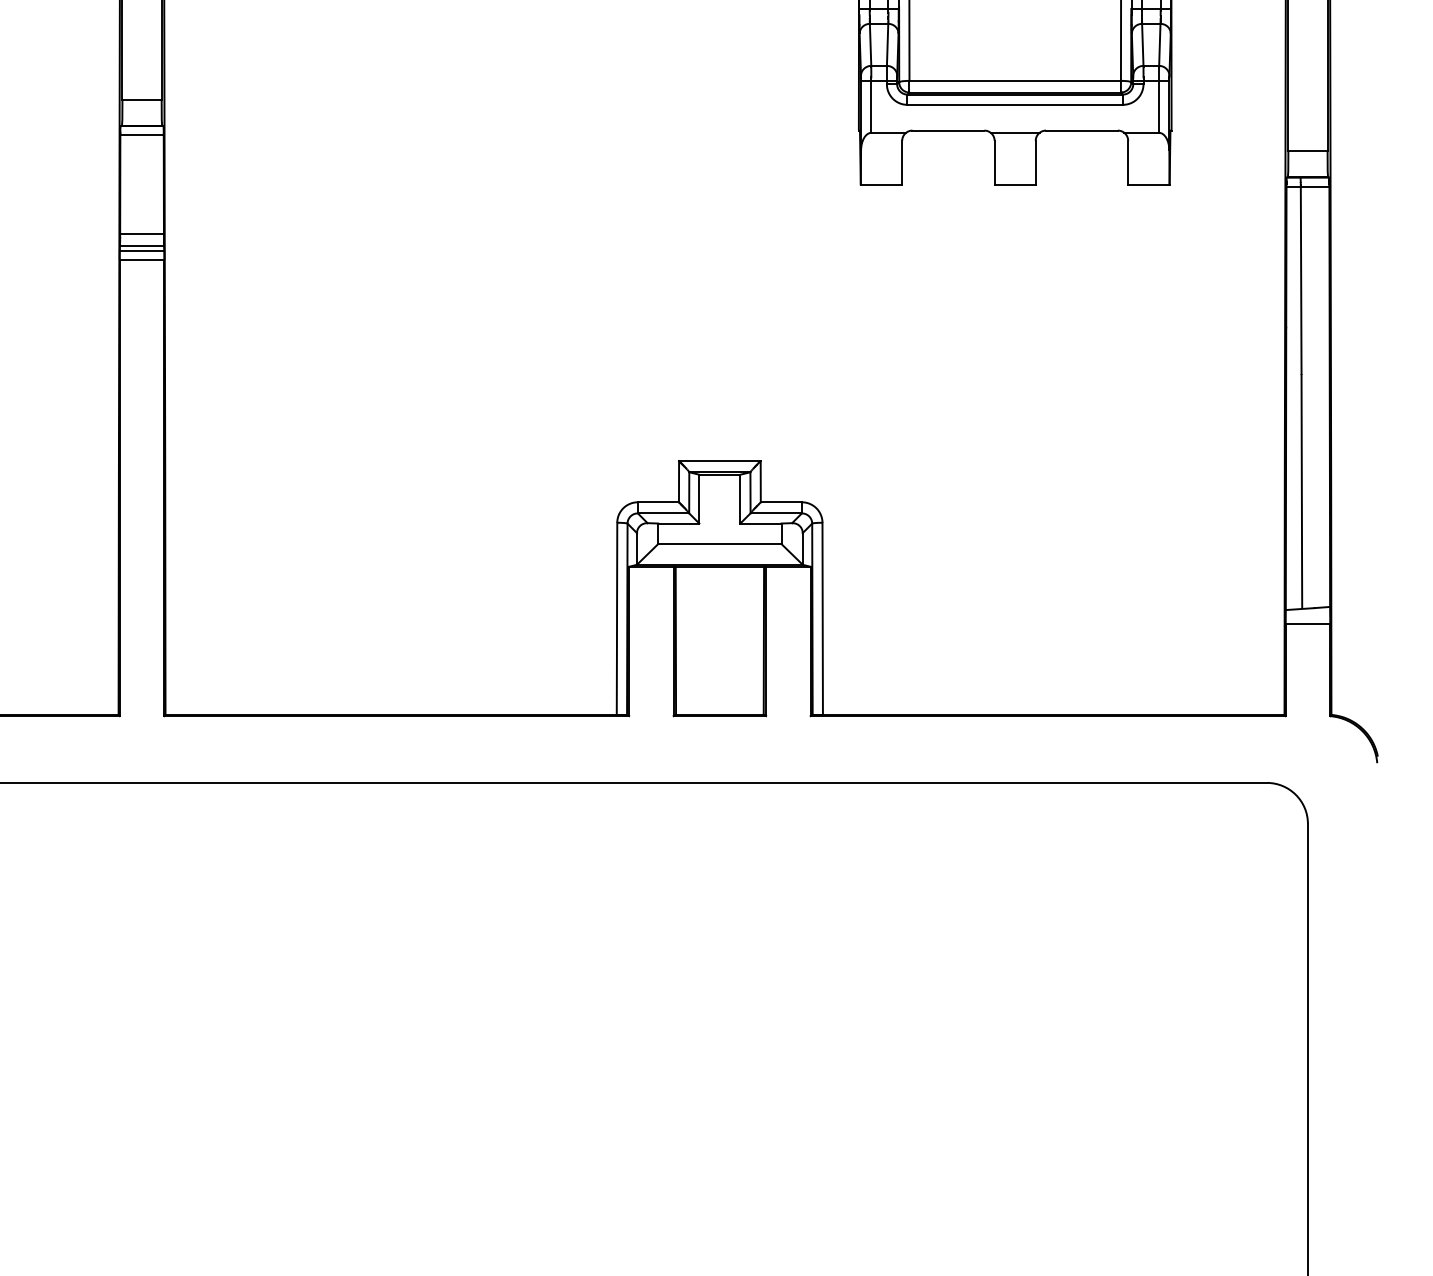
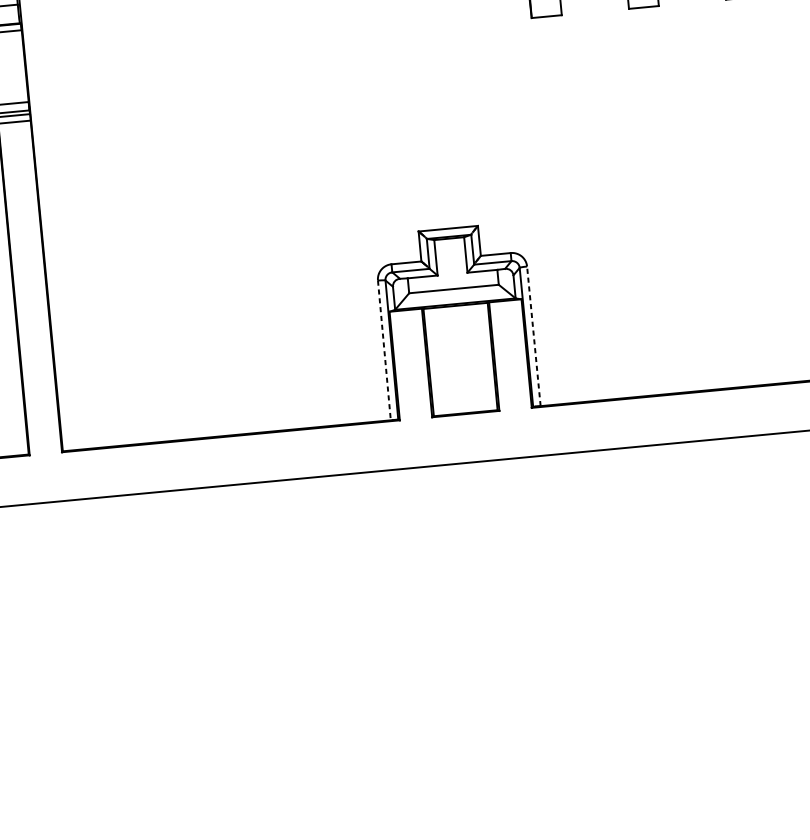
line: (822, 618) -> (533, 336), solid -> dashed
line: (617, 619) -> (384, 350), solid -> dashed

